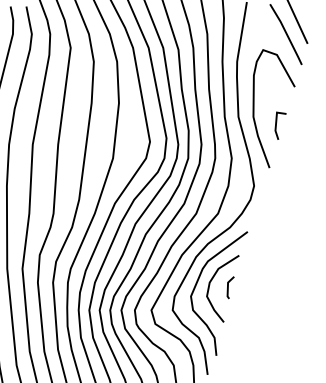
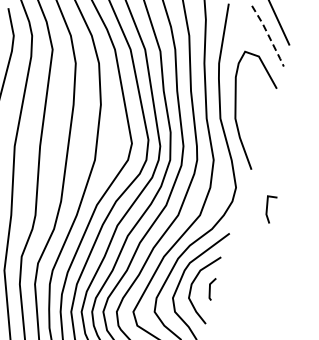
line: (286, 34) -> (268, 36), solid -> dashed
line: (276, 125) -> (267, 209), moved

